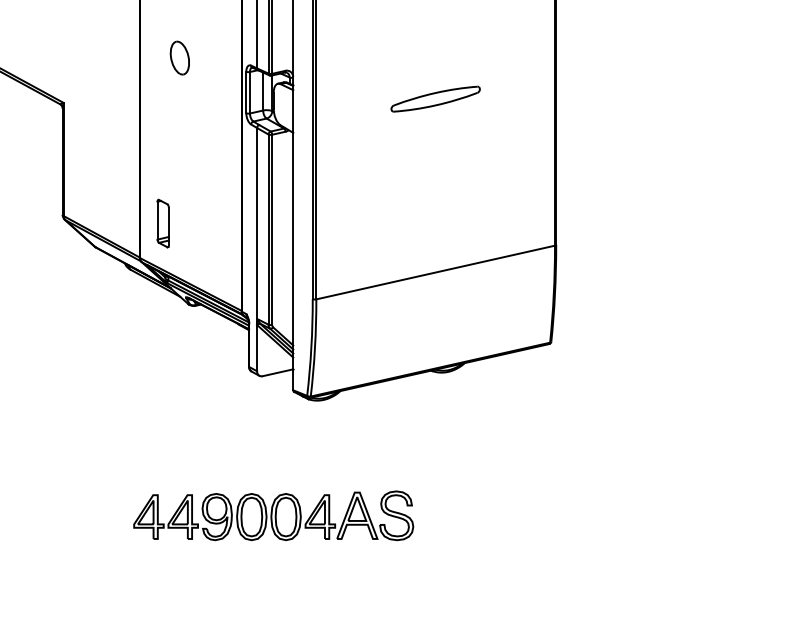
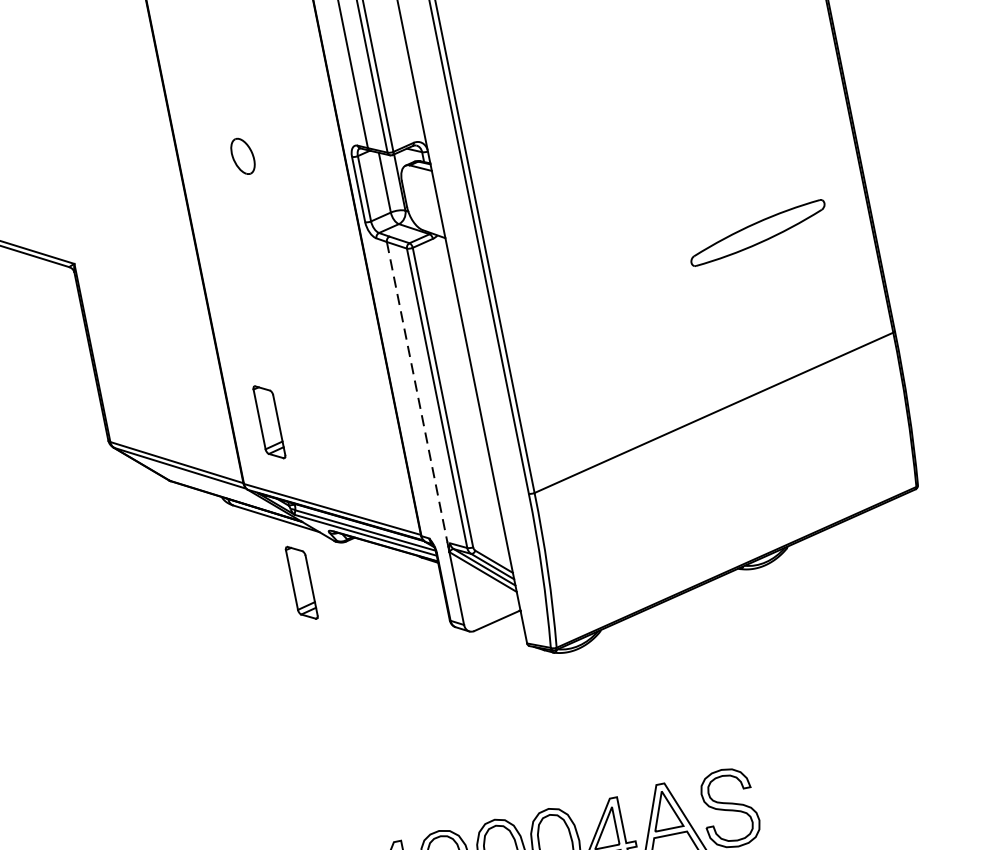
part: (179, 57) -> (242, 155), size x0.7
part: (435, 98) -> (757, 231), moved
line: (257, 223) -> (417, 392), solid -> dashed
part: (162, 325) -> (300, 582), added

